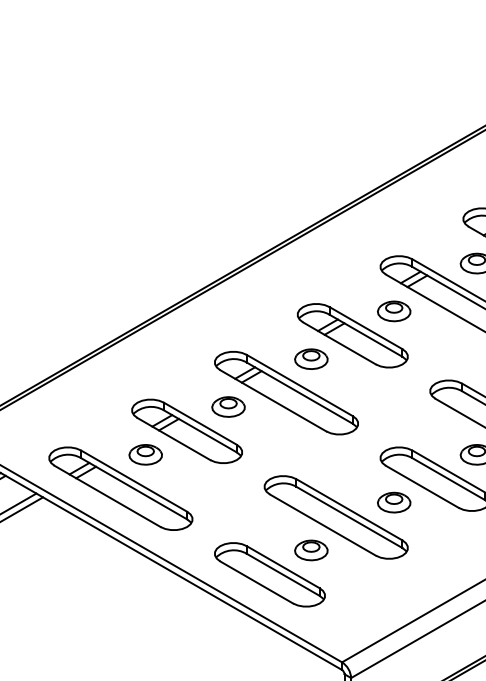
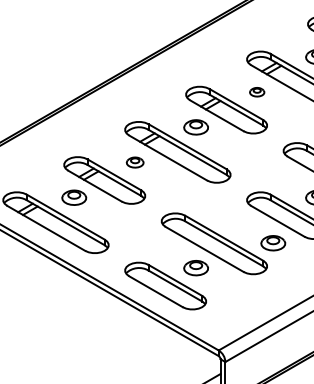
part: (394, 311) -> (257, 92), size x0.6
part: (228, 406) -> (135, 162), size x0.7
part: (394, 502) -> (273, 243), moved

